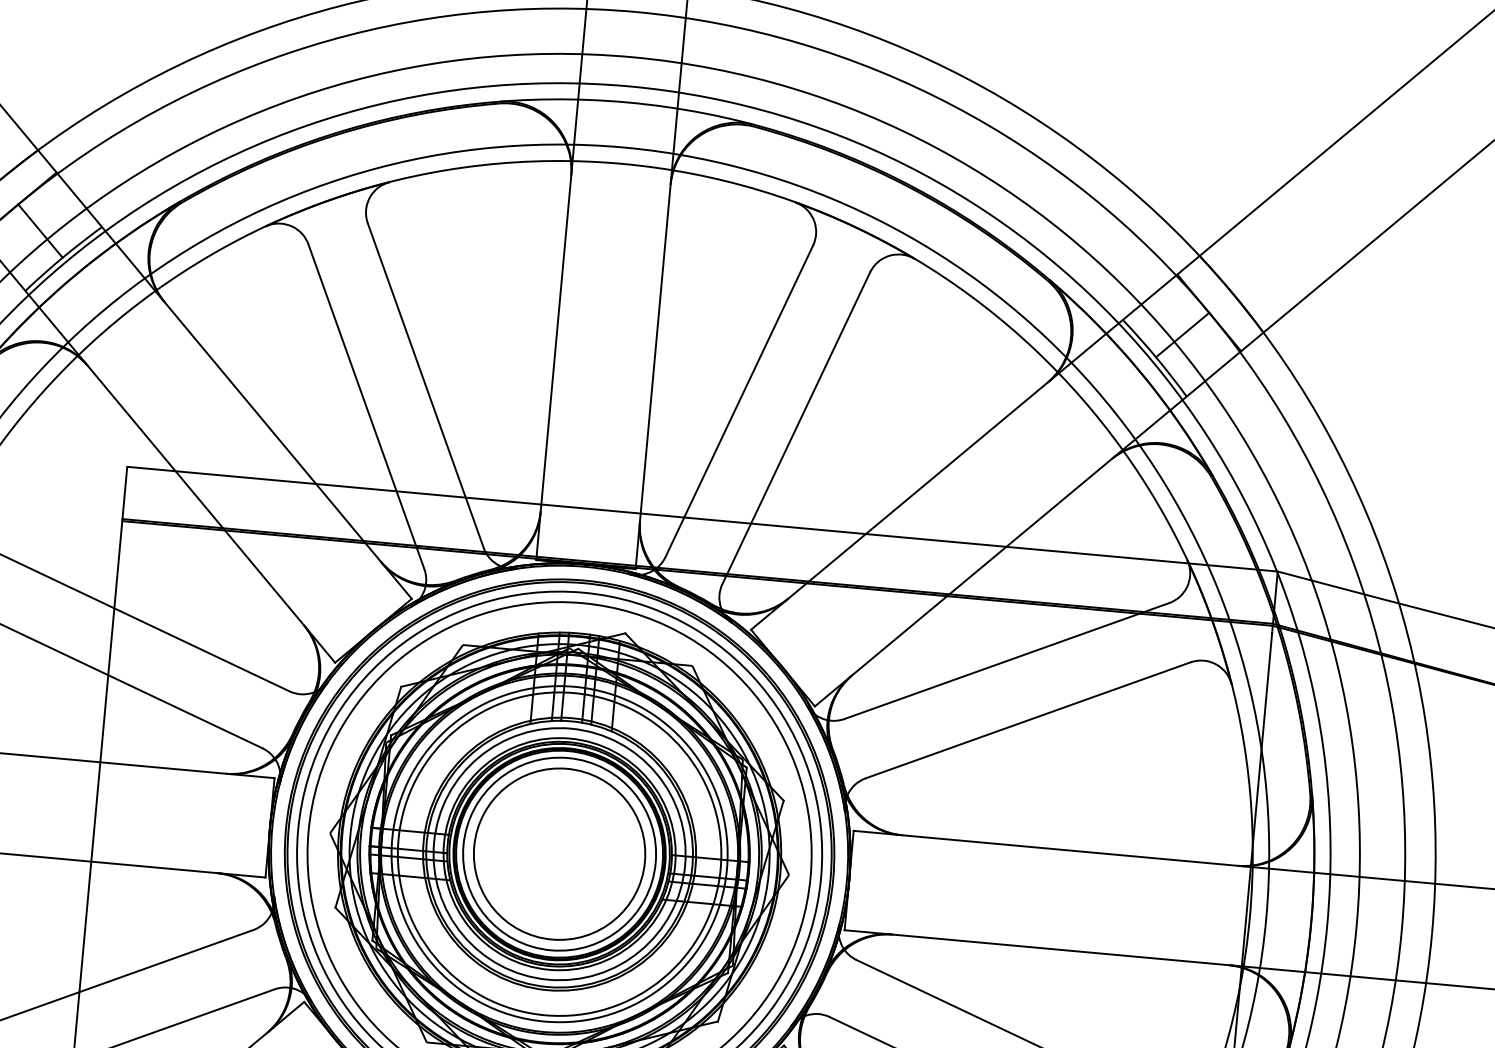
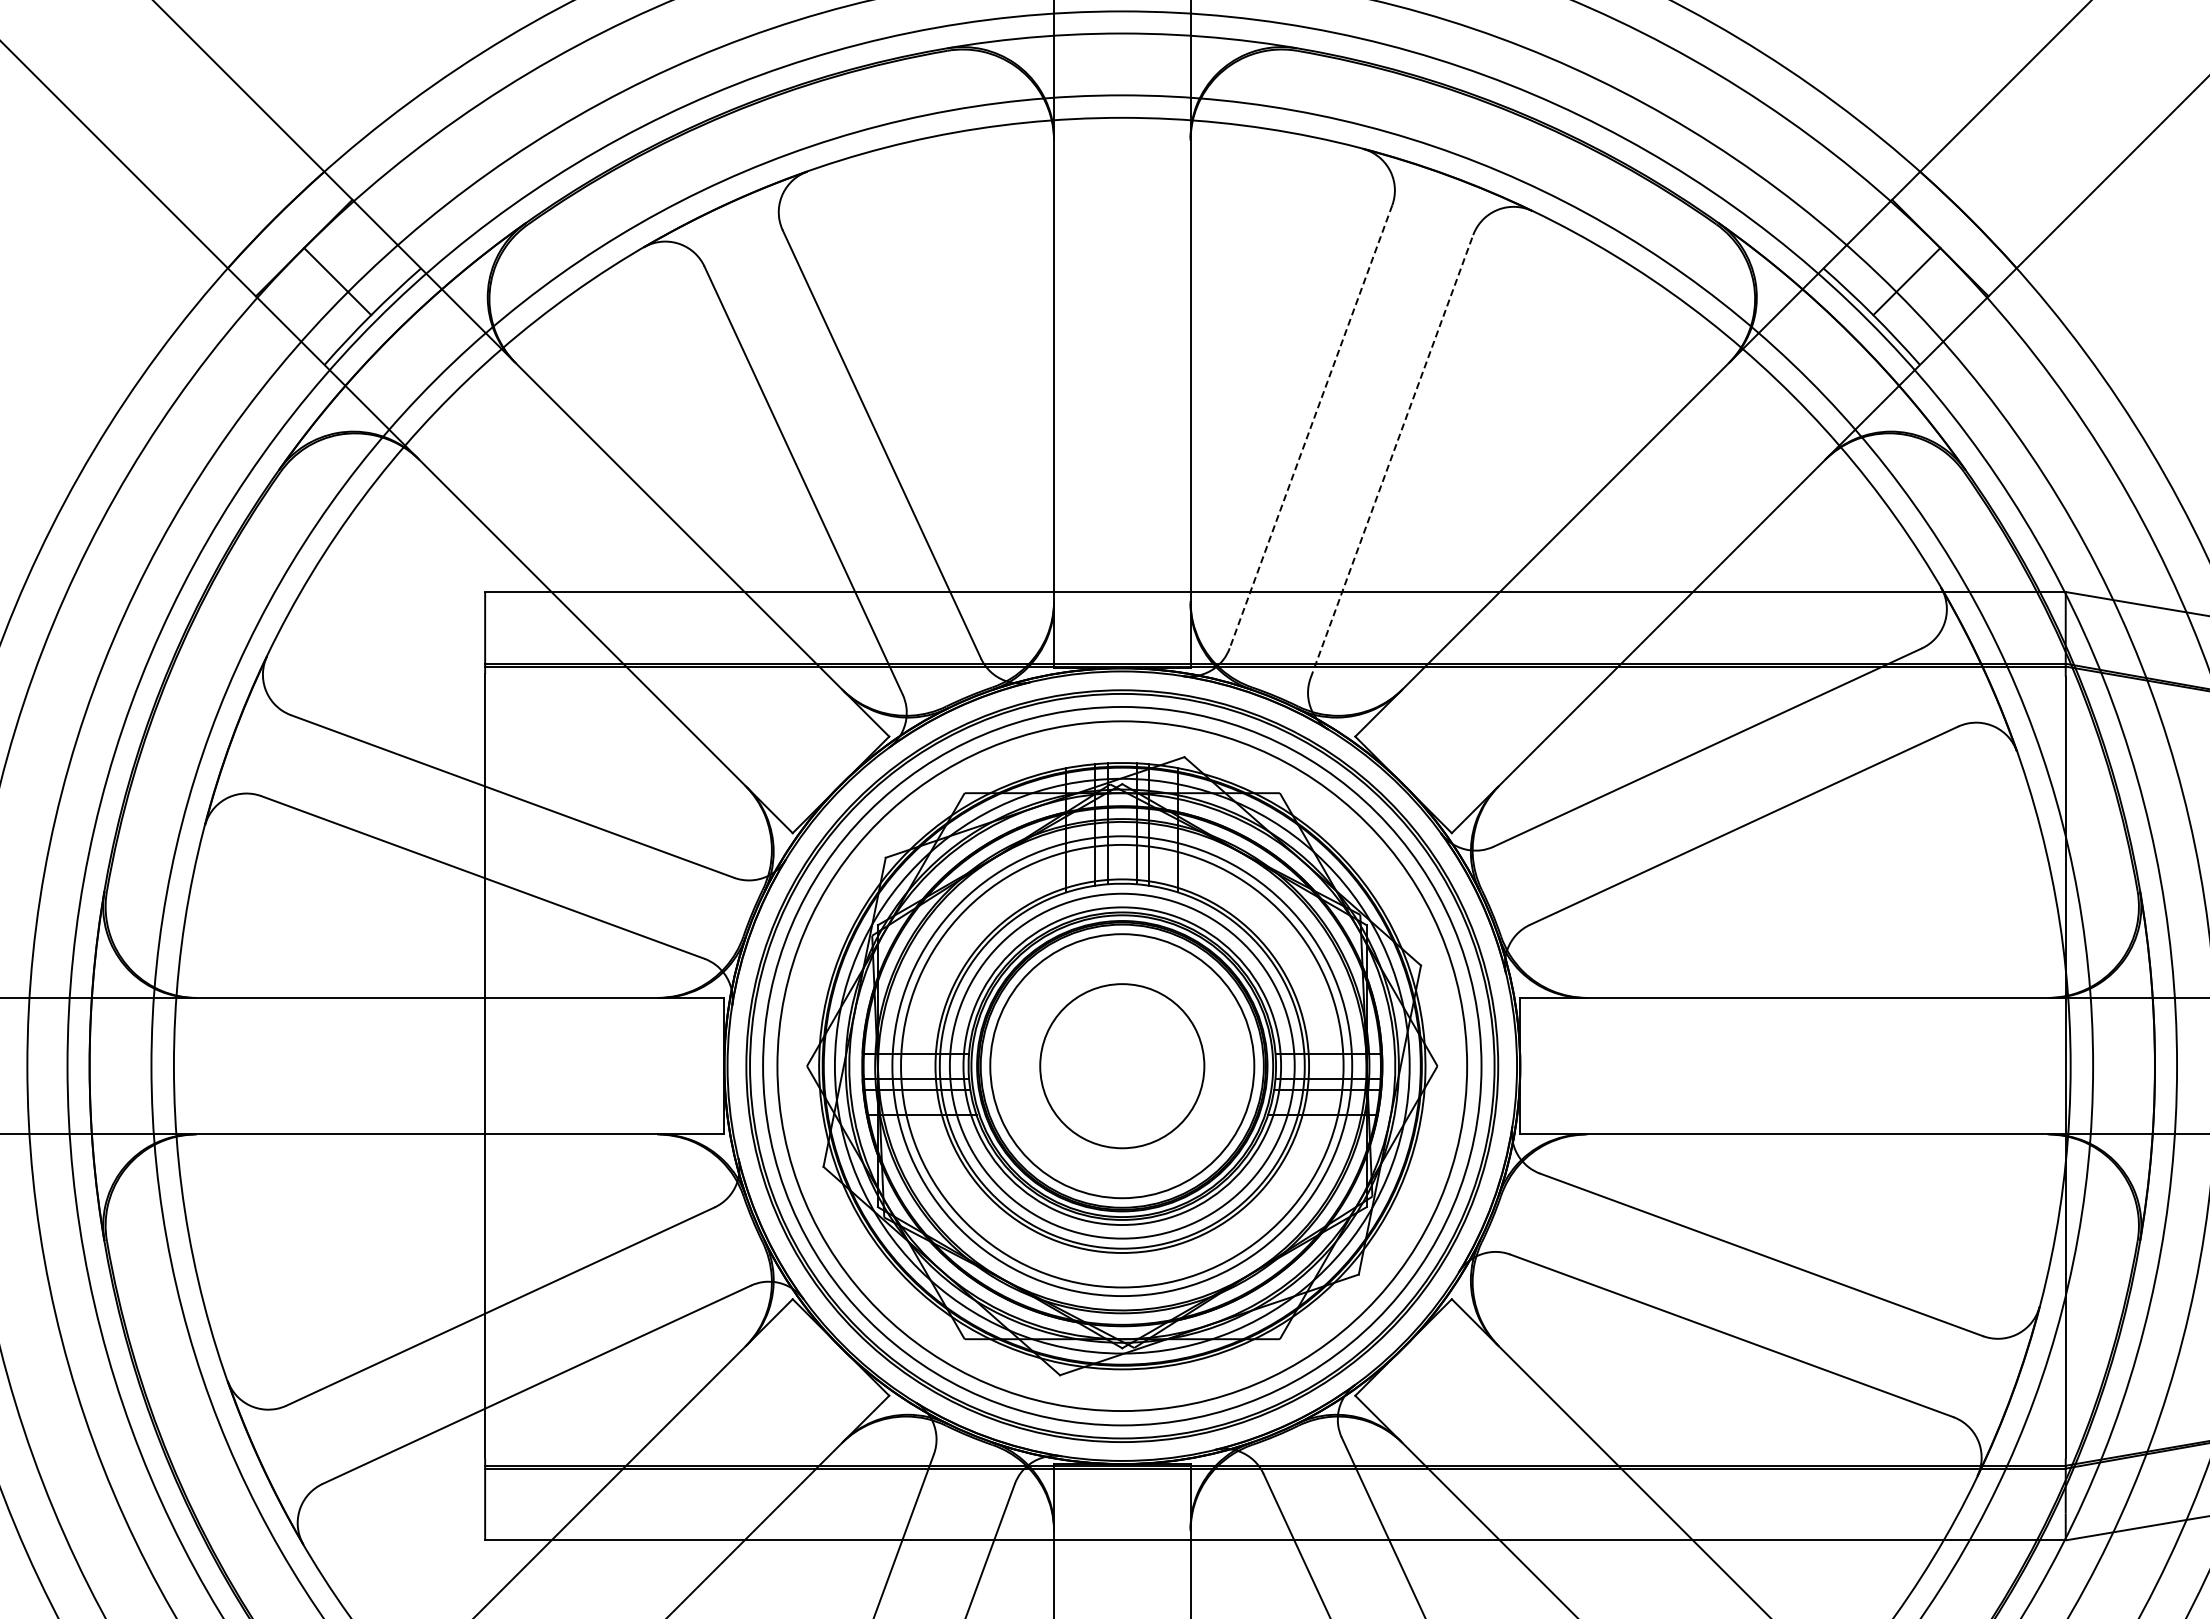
line: (739, 401) -> (1311, 426), solid -> dashed
line: (795, 428) -> (1391, 456), solid -> dashed
circle: (559, 853) -> (1122, 1065), size x0.7

